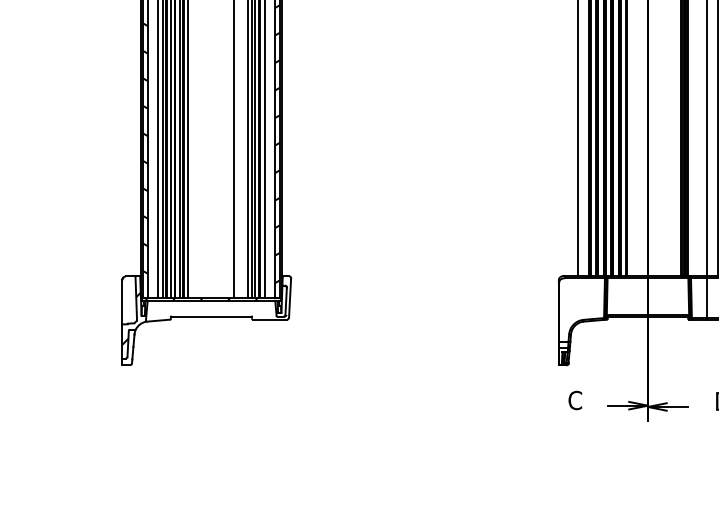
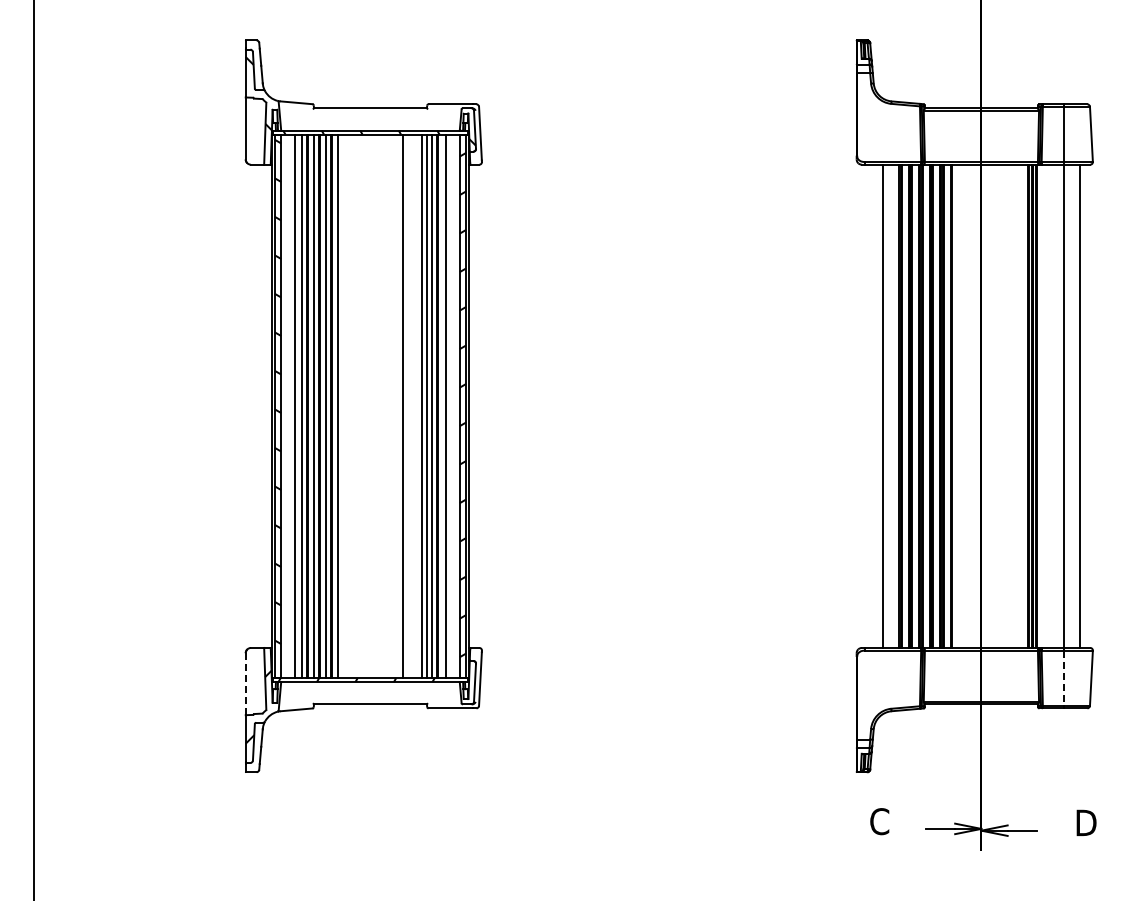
line: (707, 298) -> (1064, 678), solid -> dashed
line: (122, 302) -> (245, 684), solid -> dashed

